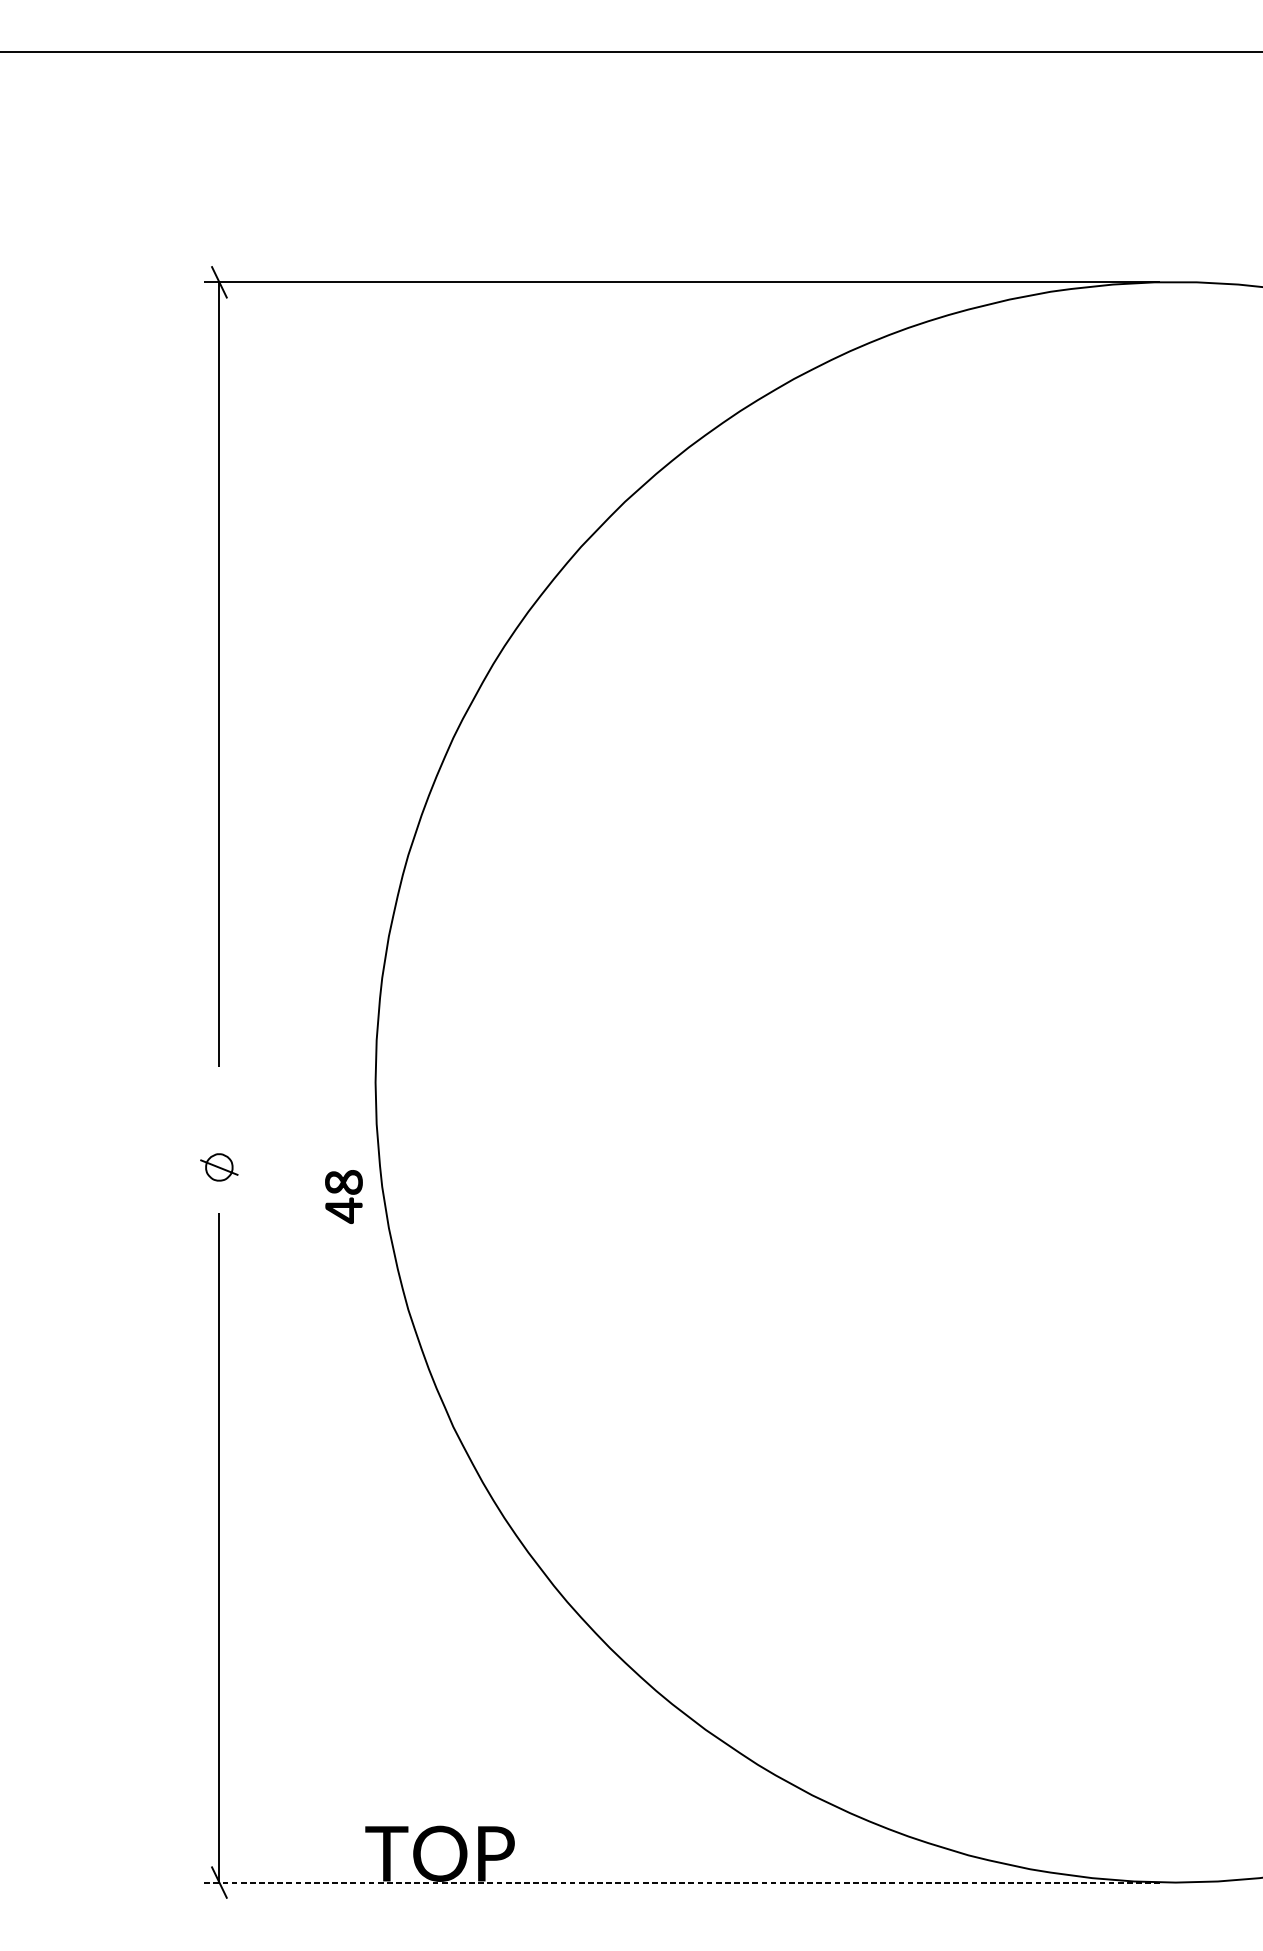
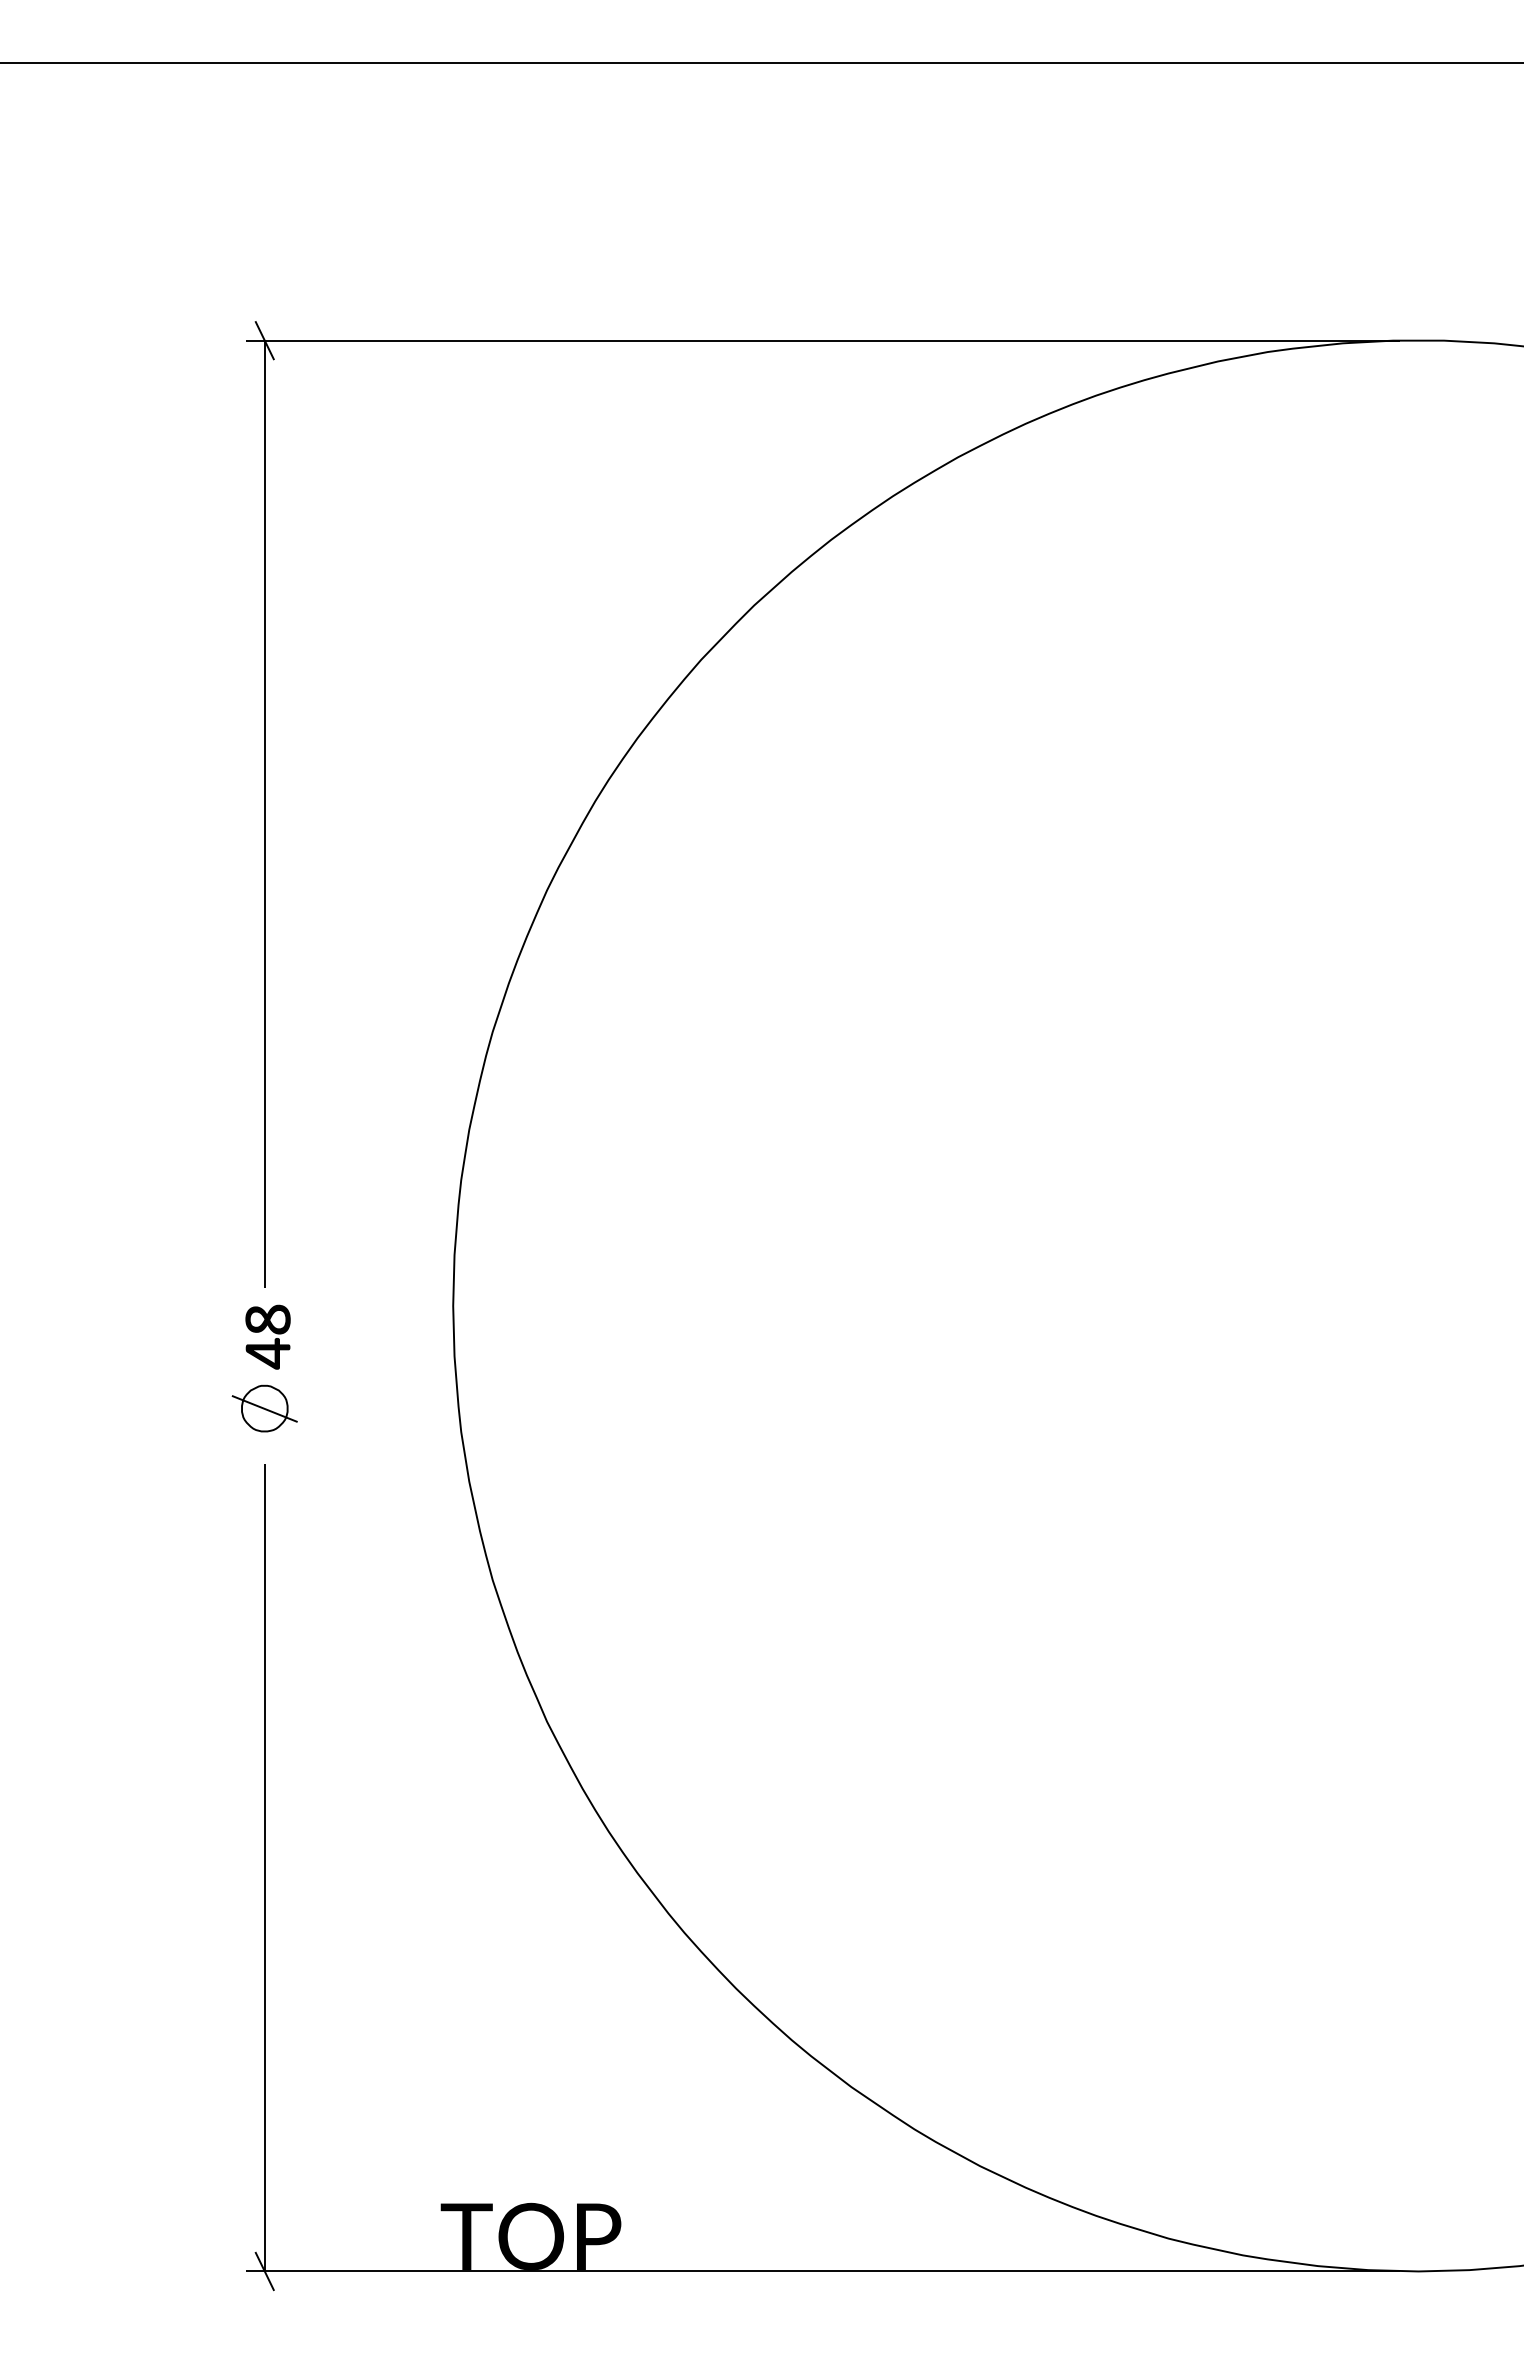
part: (219, 1167) -> (264, 1408), size x1.43
part: (346, 1192) -> (271, 1331), moved
line: (681, 1882) -> (822, 2271), dashed -> solid

